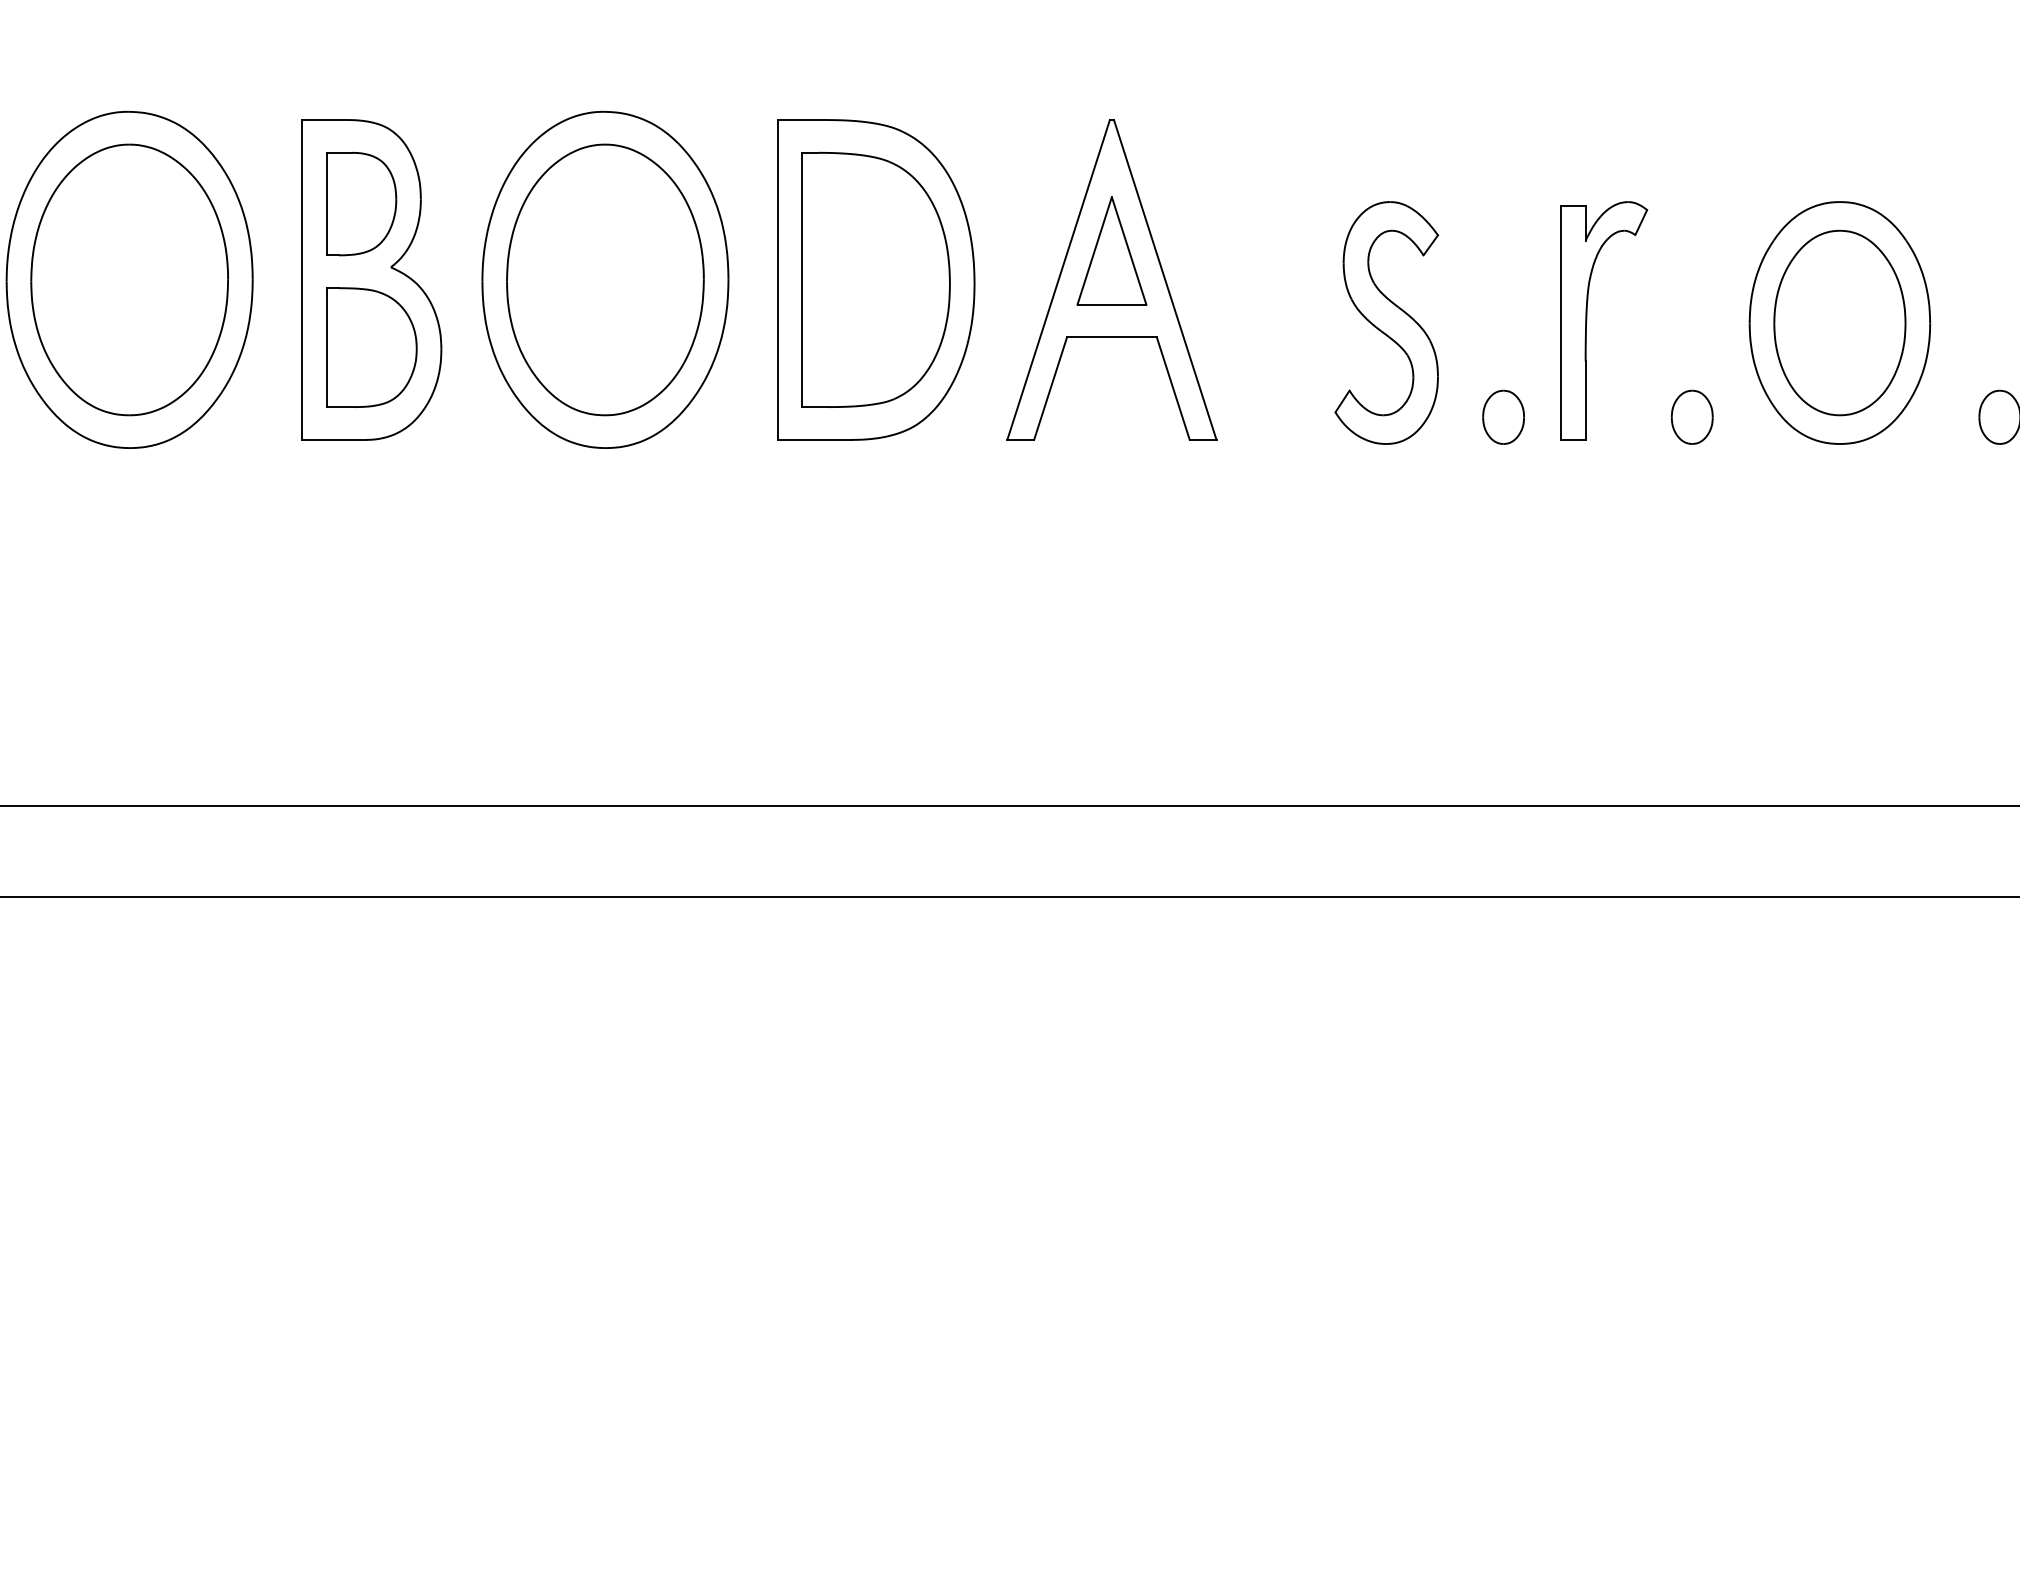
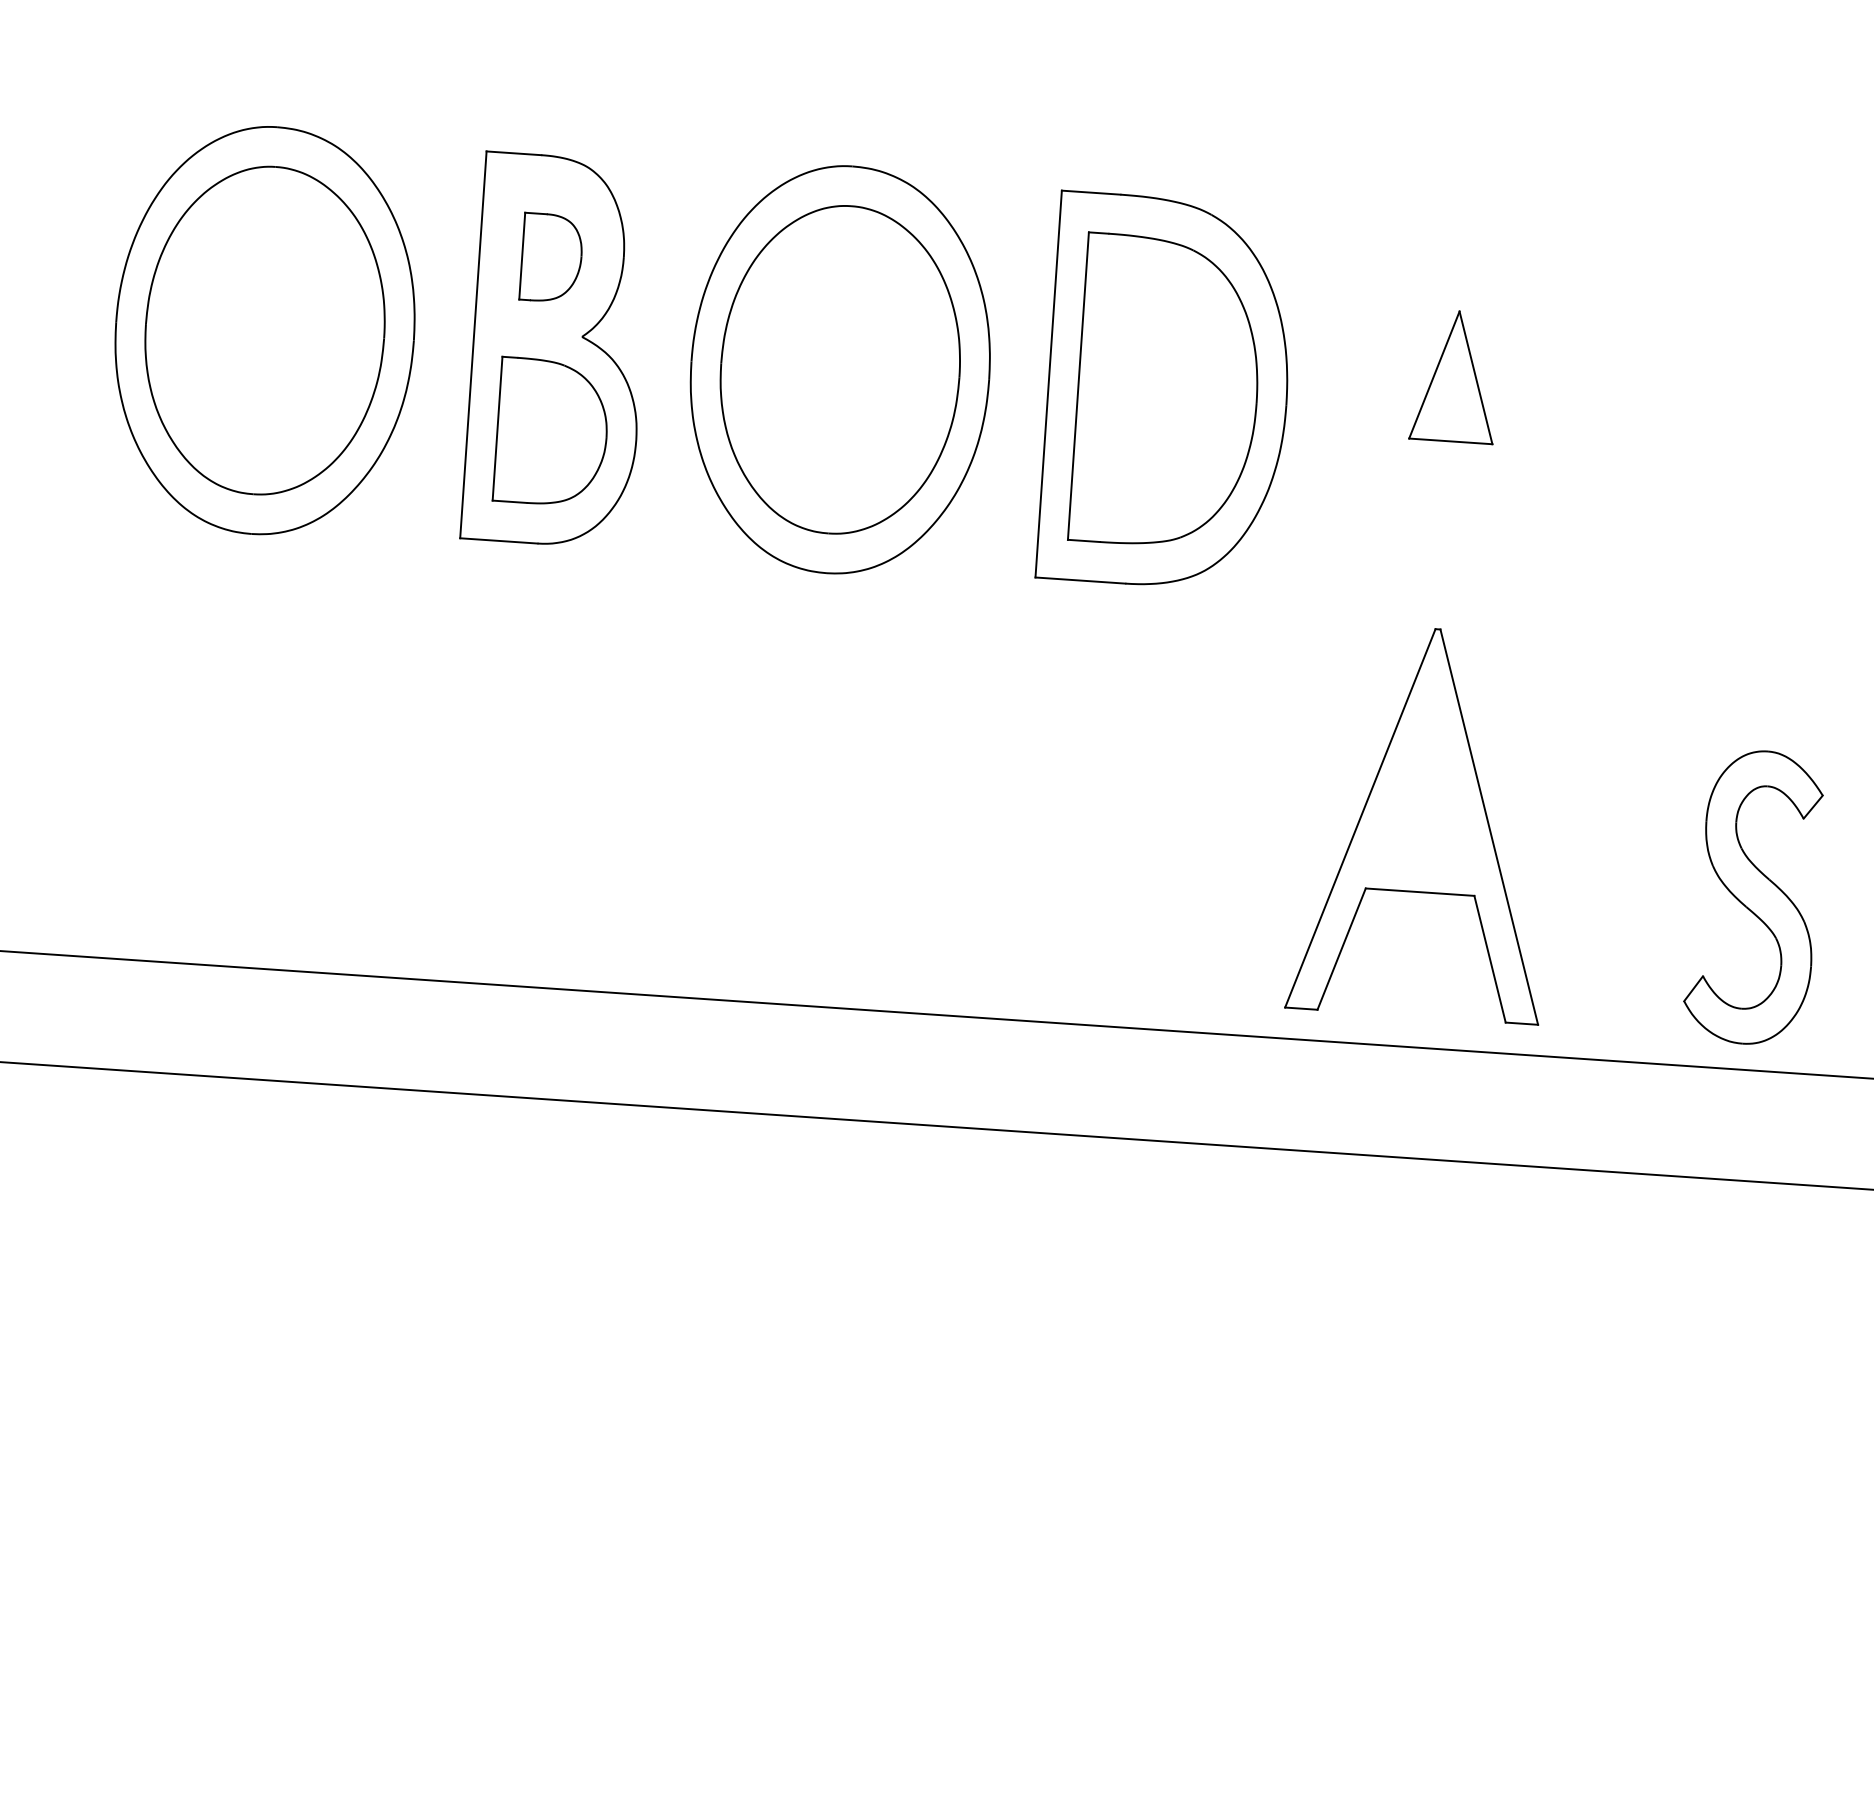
part: (361, 204) -> (551, 258), size x0.7
part: (1111, 279) -> (1424, 822), moved
part: (1386, 322) -> (1753, 896), moved

